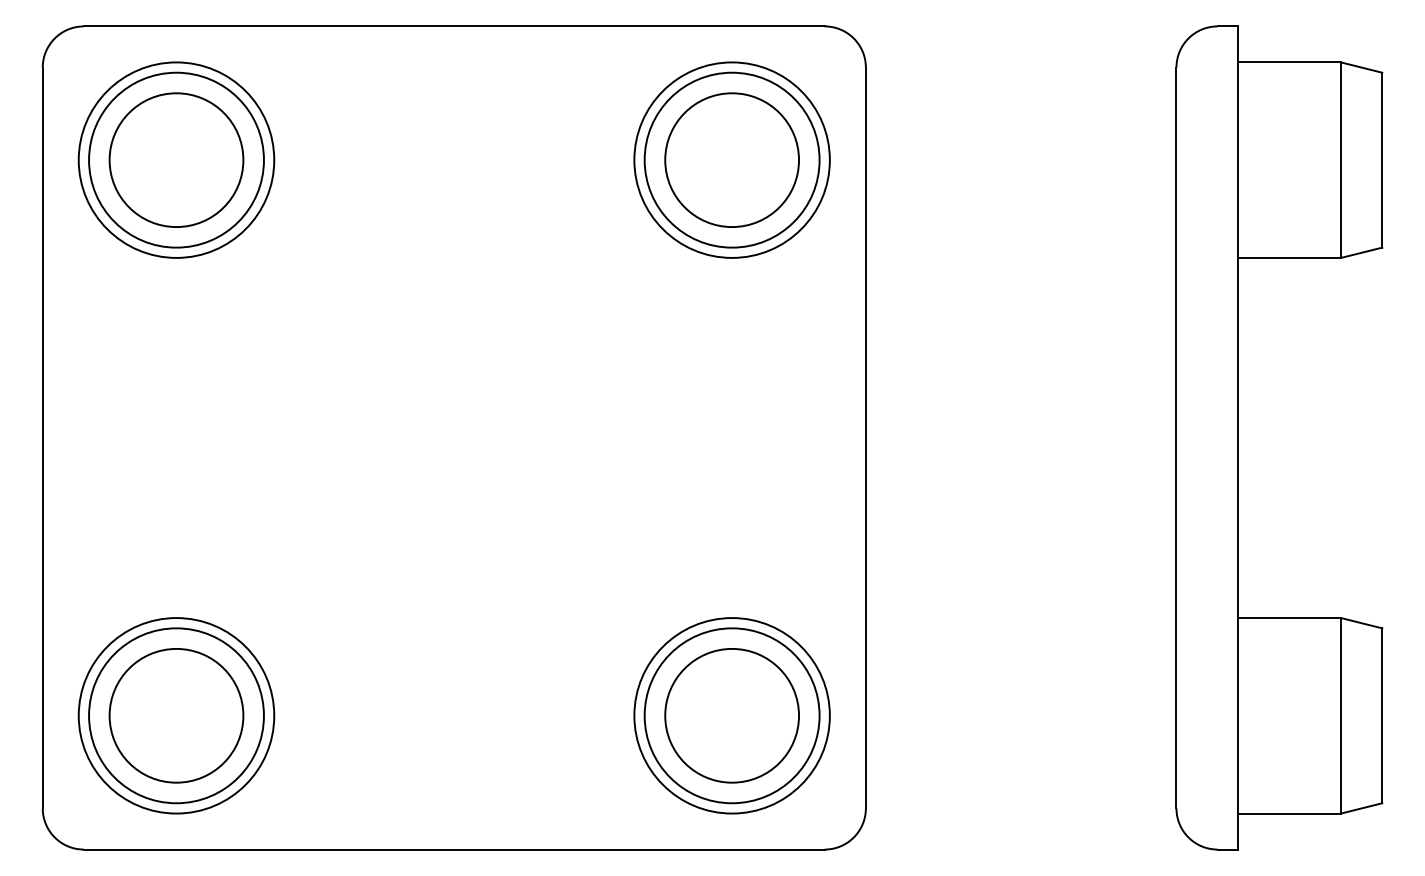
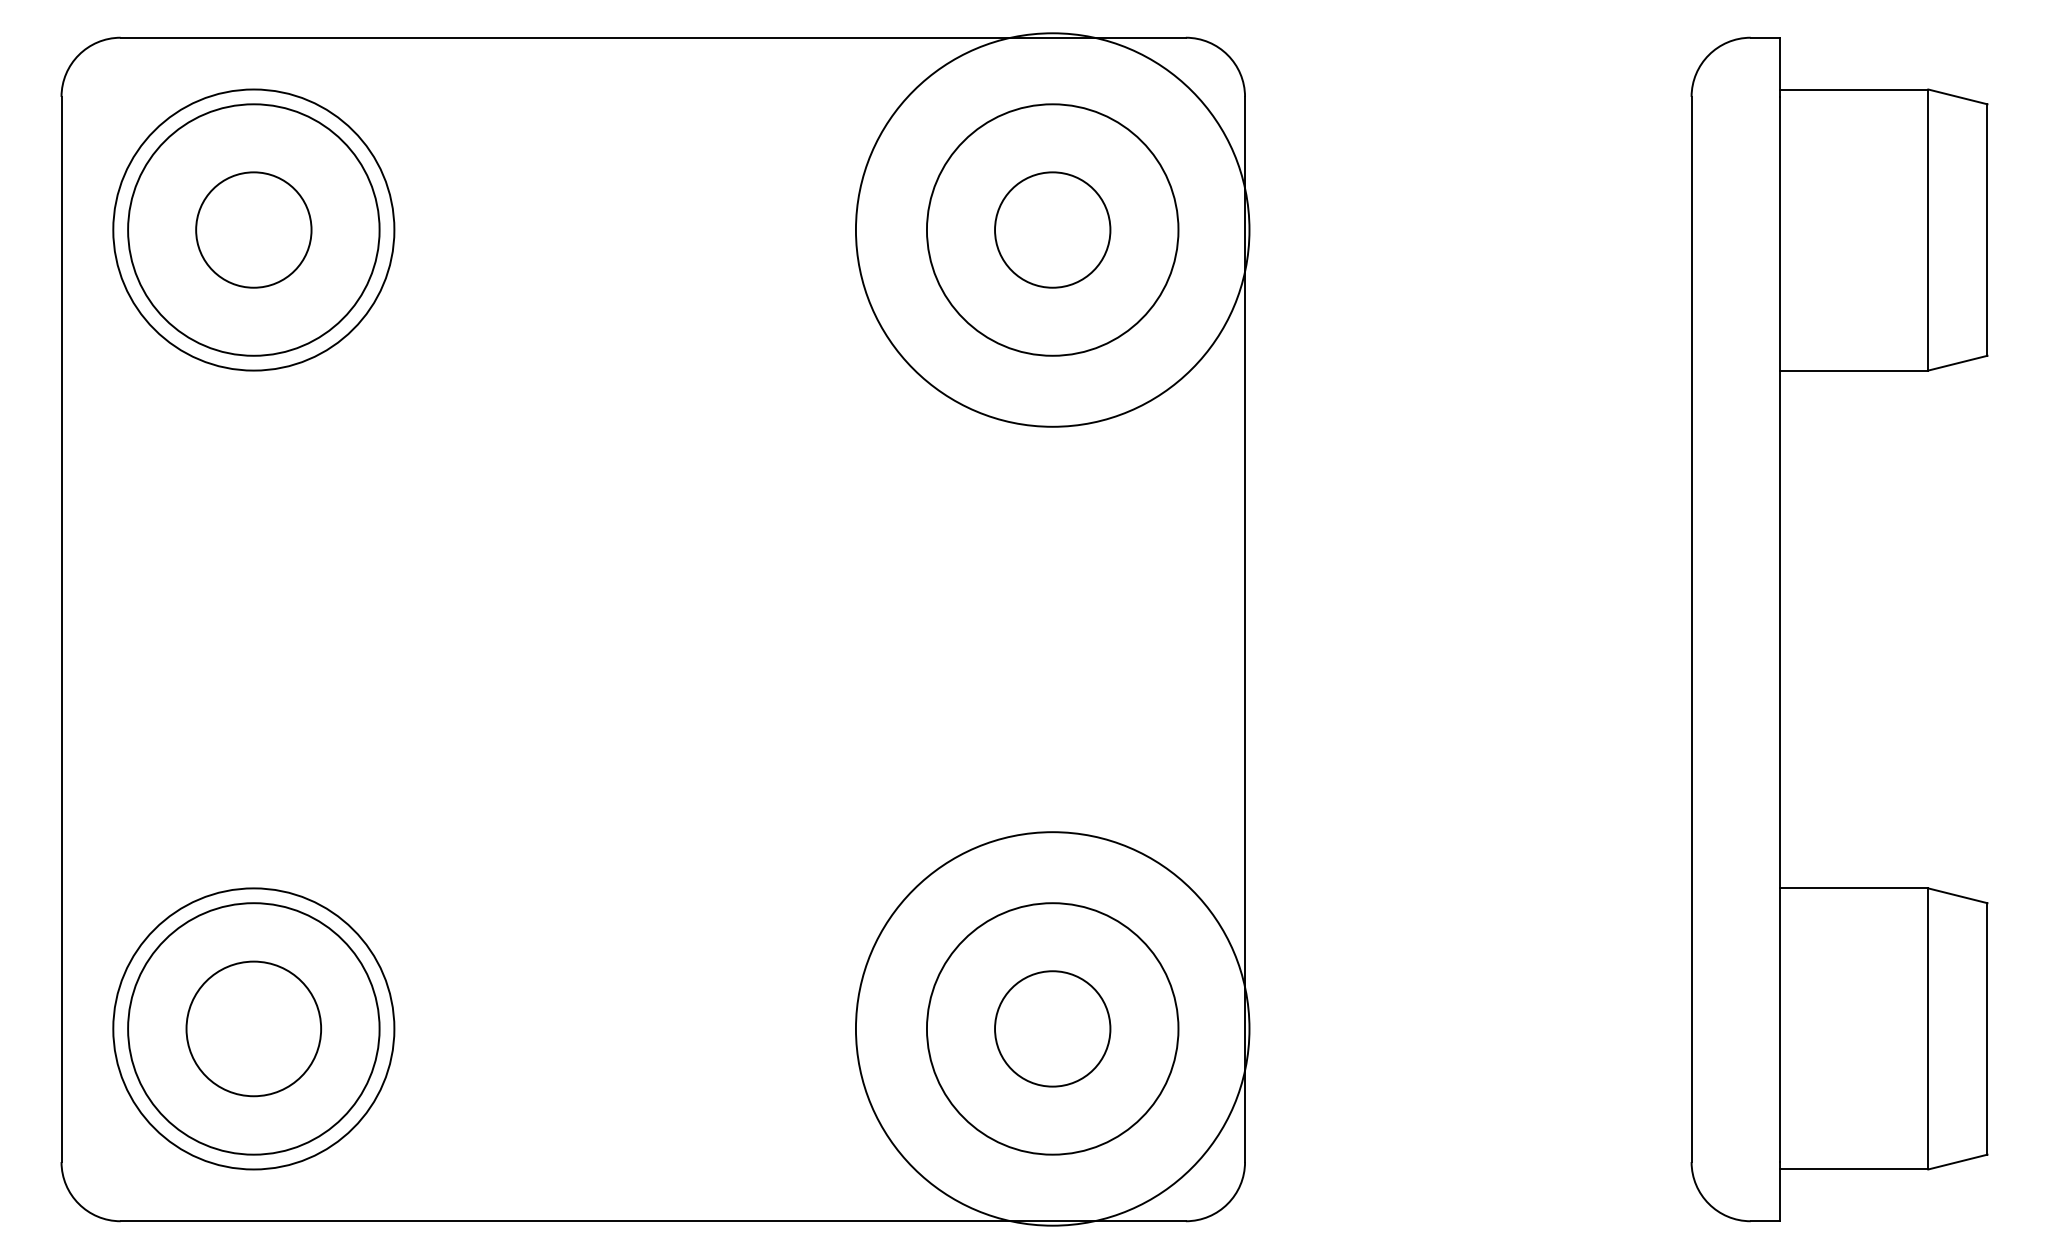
circle: (731, 159) -> (1051, 229), size x1.4
circle: (176, 160) -> (253, 230), size x0.6
circle: (732, 160) -> (1053, 230), size x0.6
circle: (176, 715) -> (253, 1028), size x0.7
circle: (731, 715) -> (1051, 1028), size x1.4
circle: (732, 715) -> (1053, 1028), size x0.6

